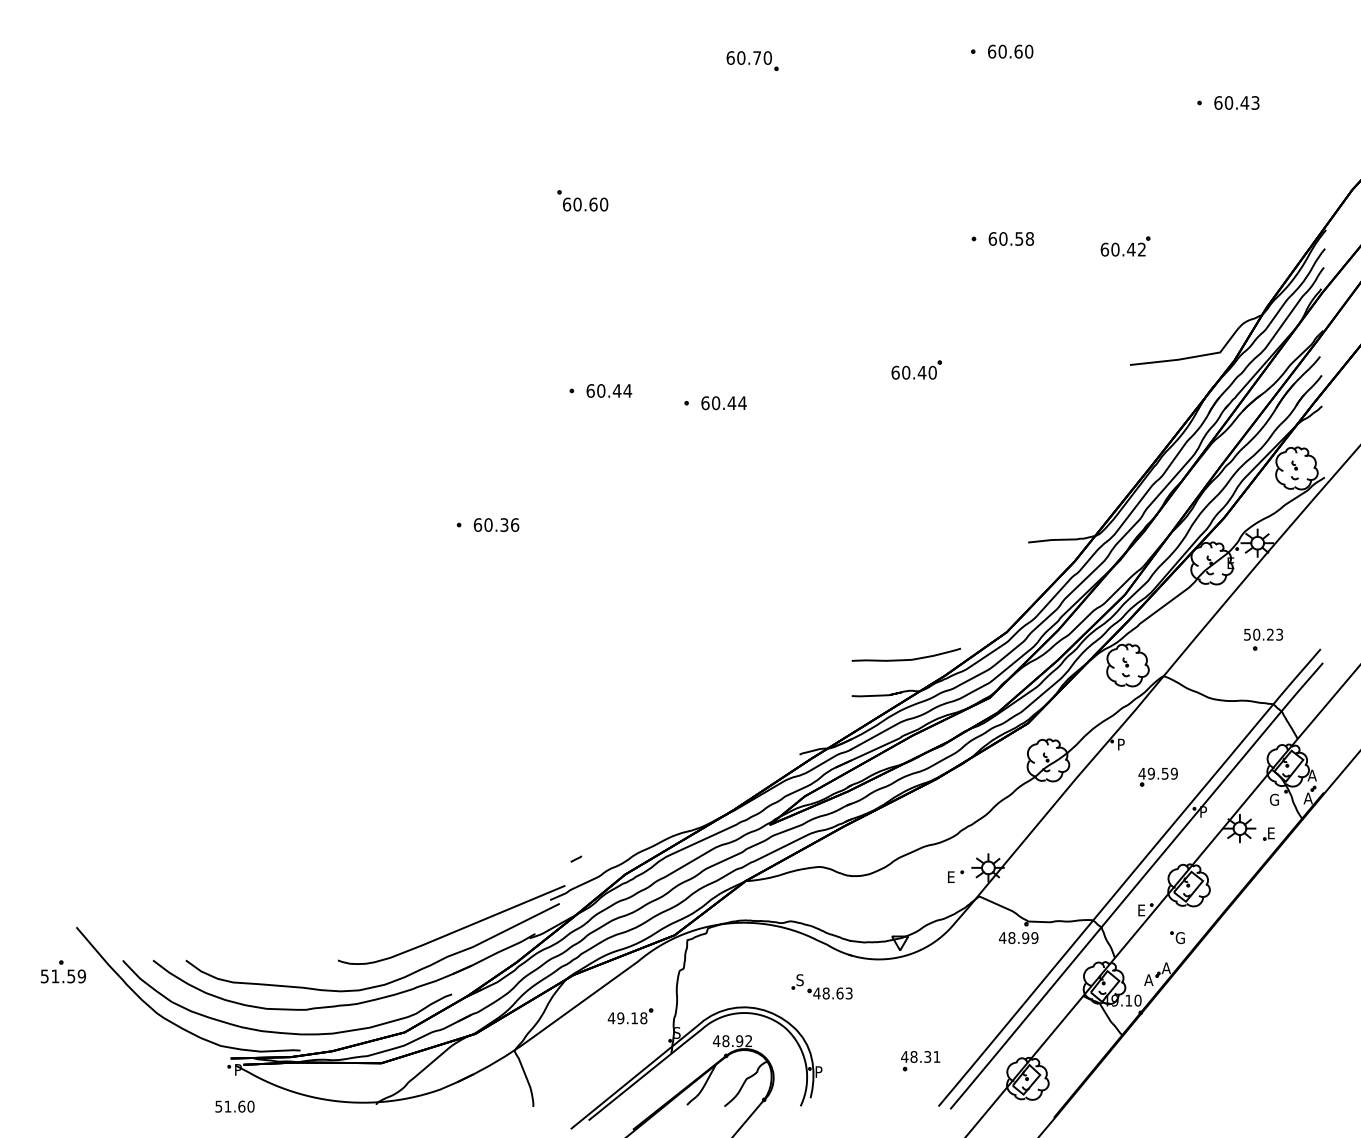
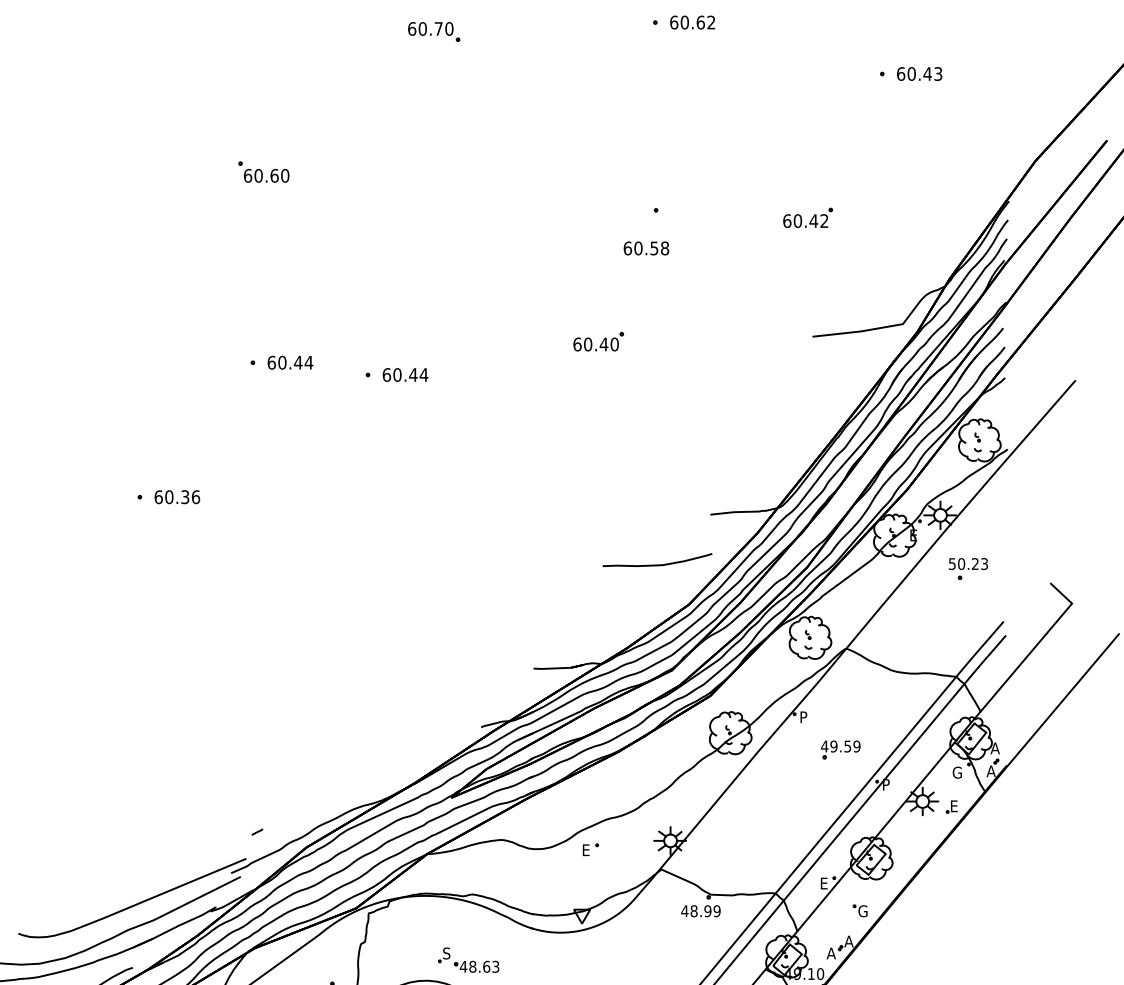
text: (1029, 51) -> (711, 22), 60.60 -> 60.62
text: (1010, 238) -> (645, 247), moved
part: (1263, 639) -> (968, 568), moved
curve: (906, 659) -> (657, 564), moved
part: (956, 876) -> (591, 849), moved
part: (821, 986) -> (468, 959), moved

